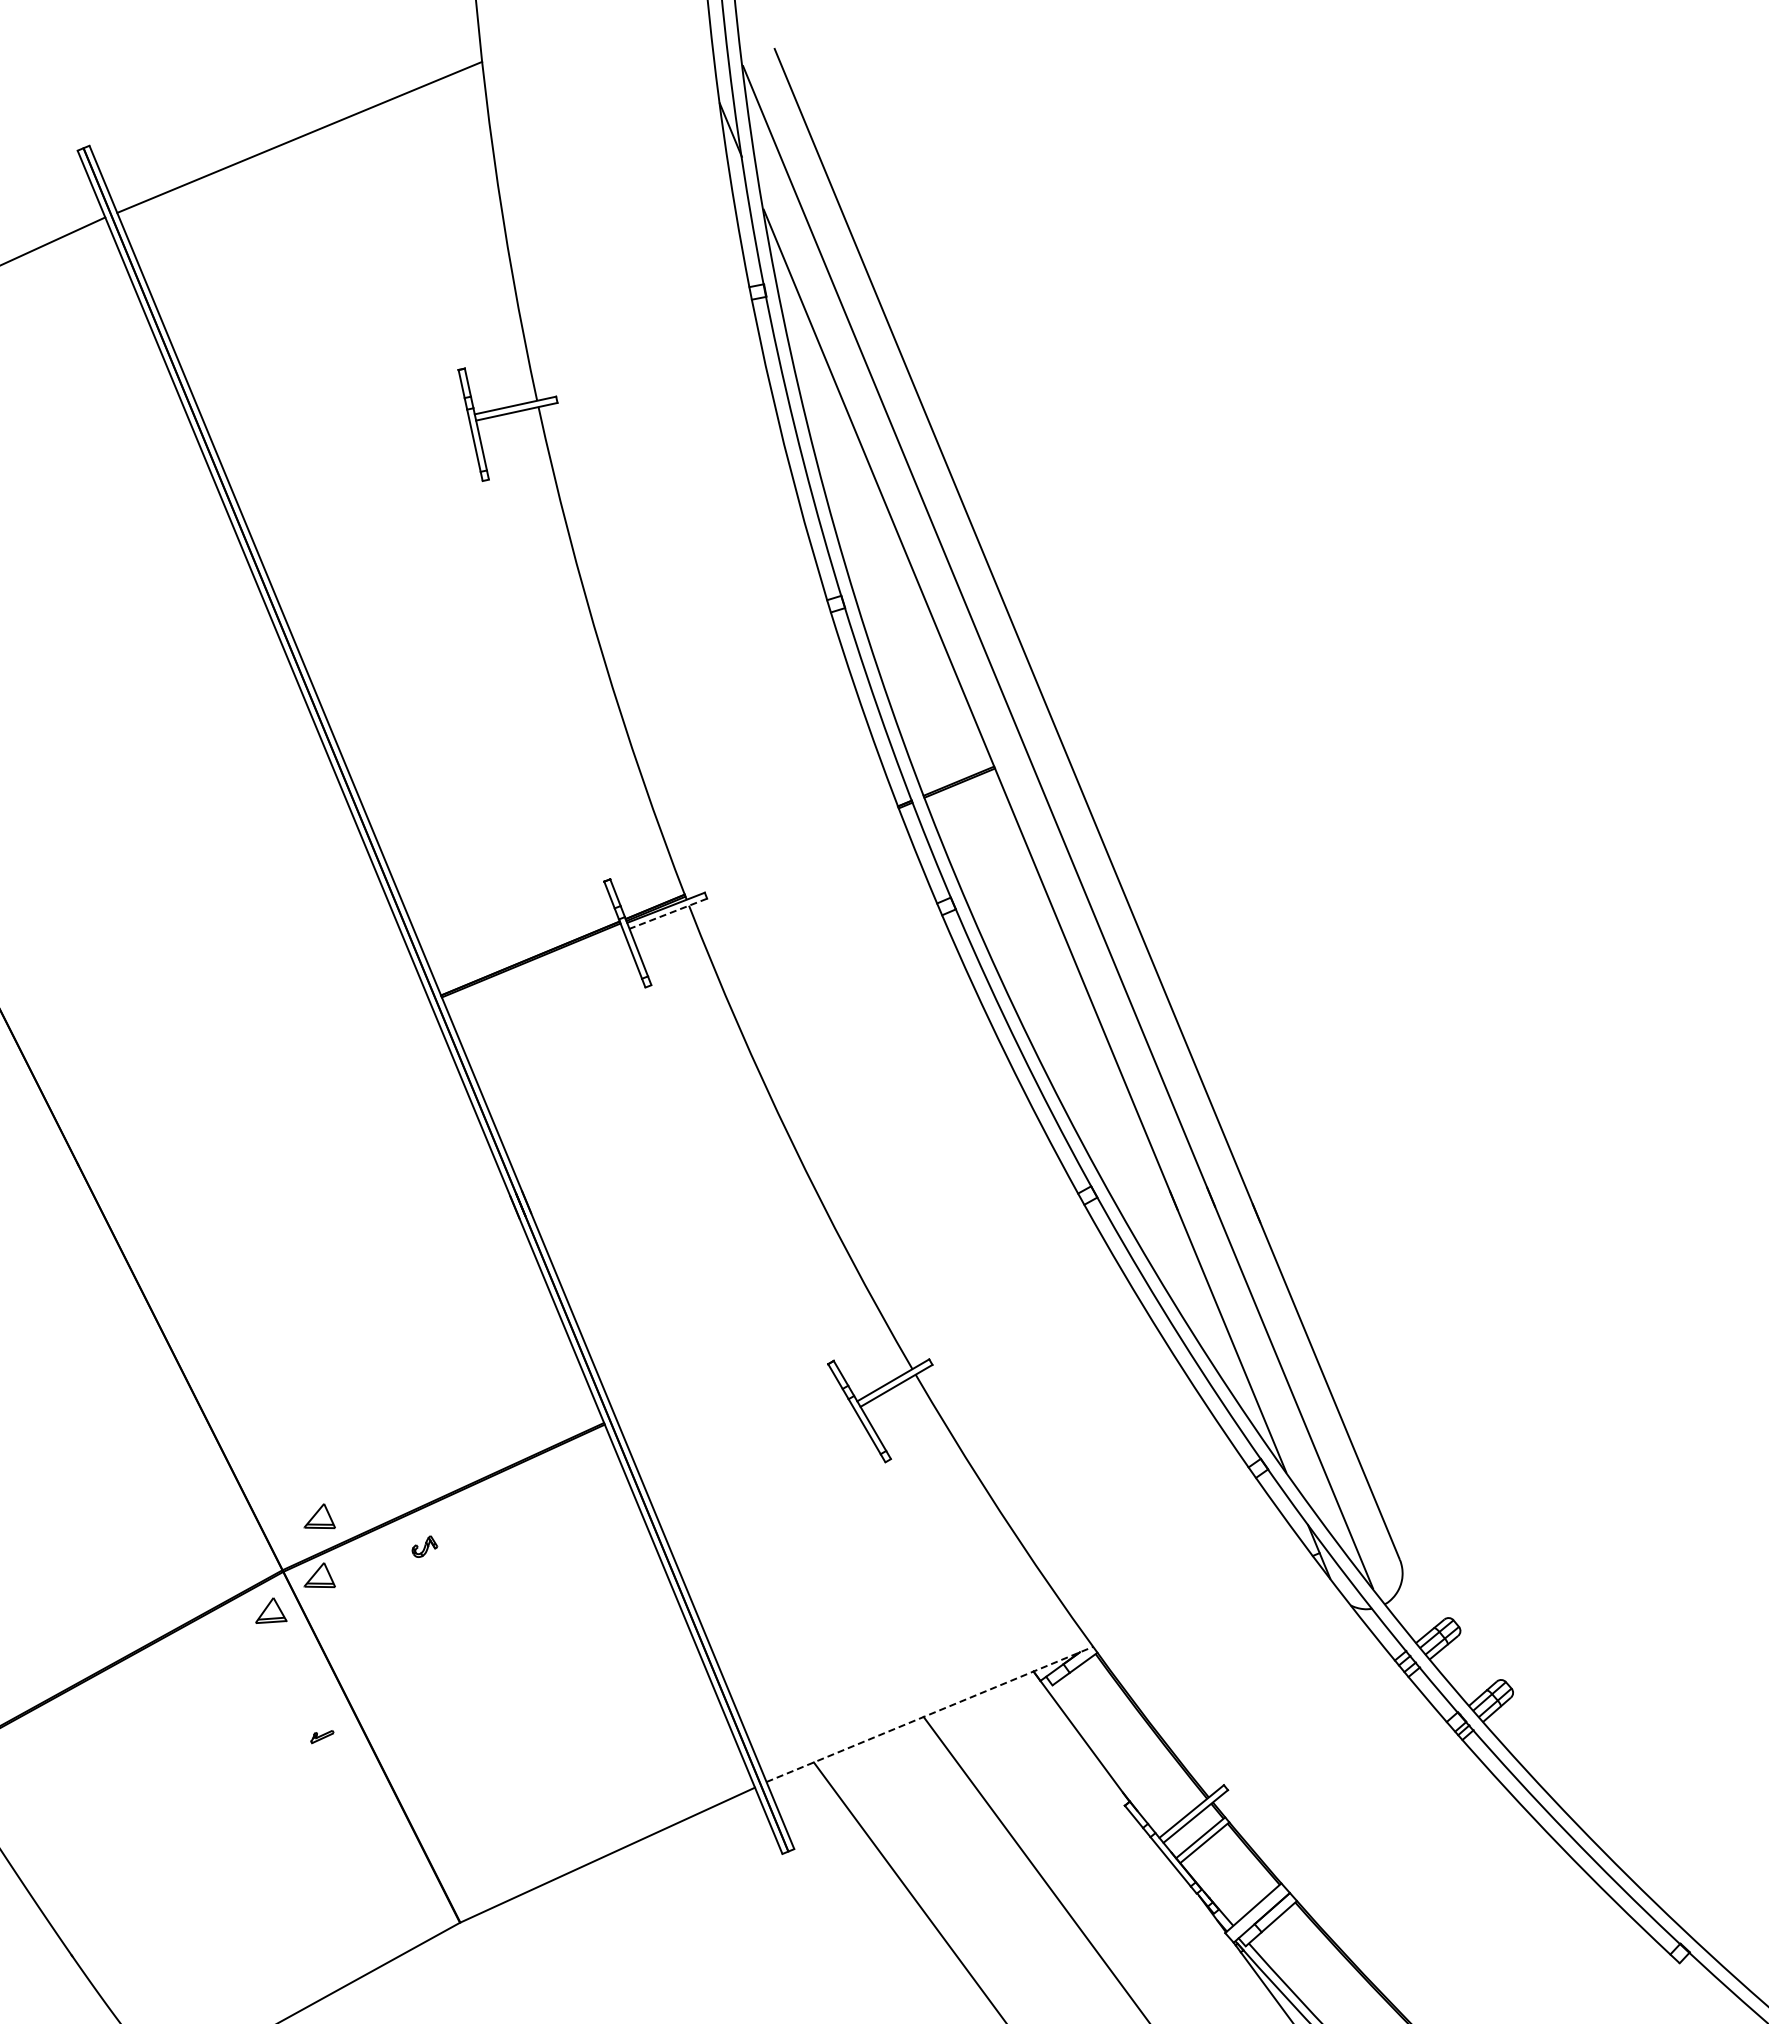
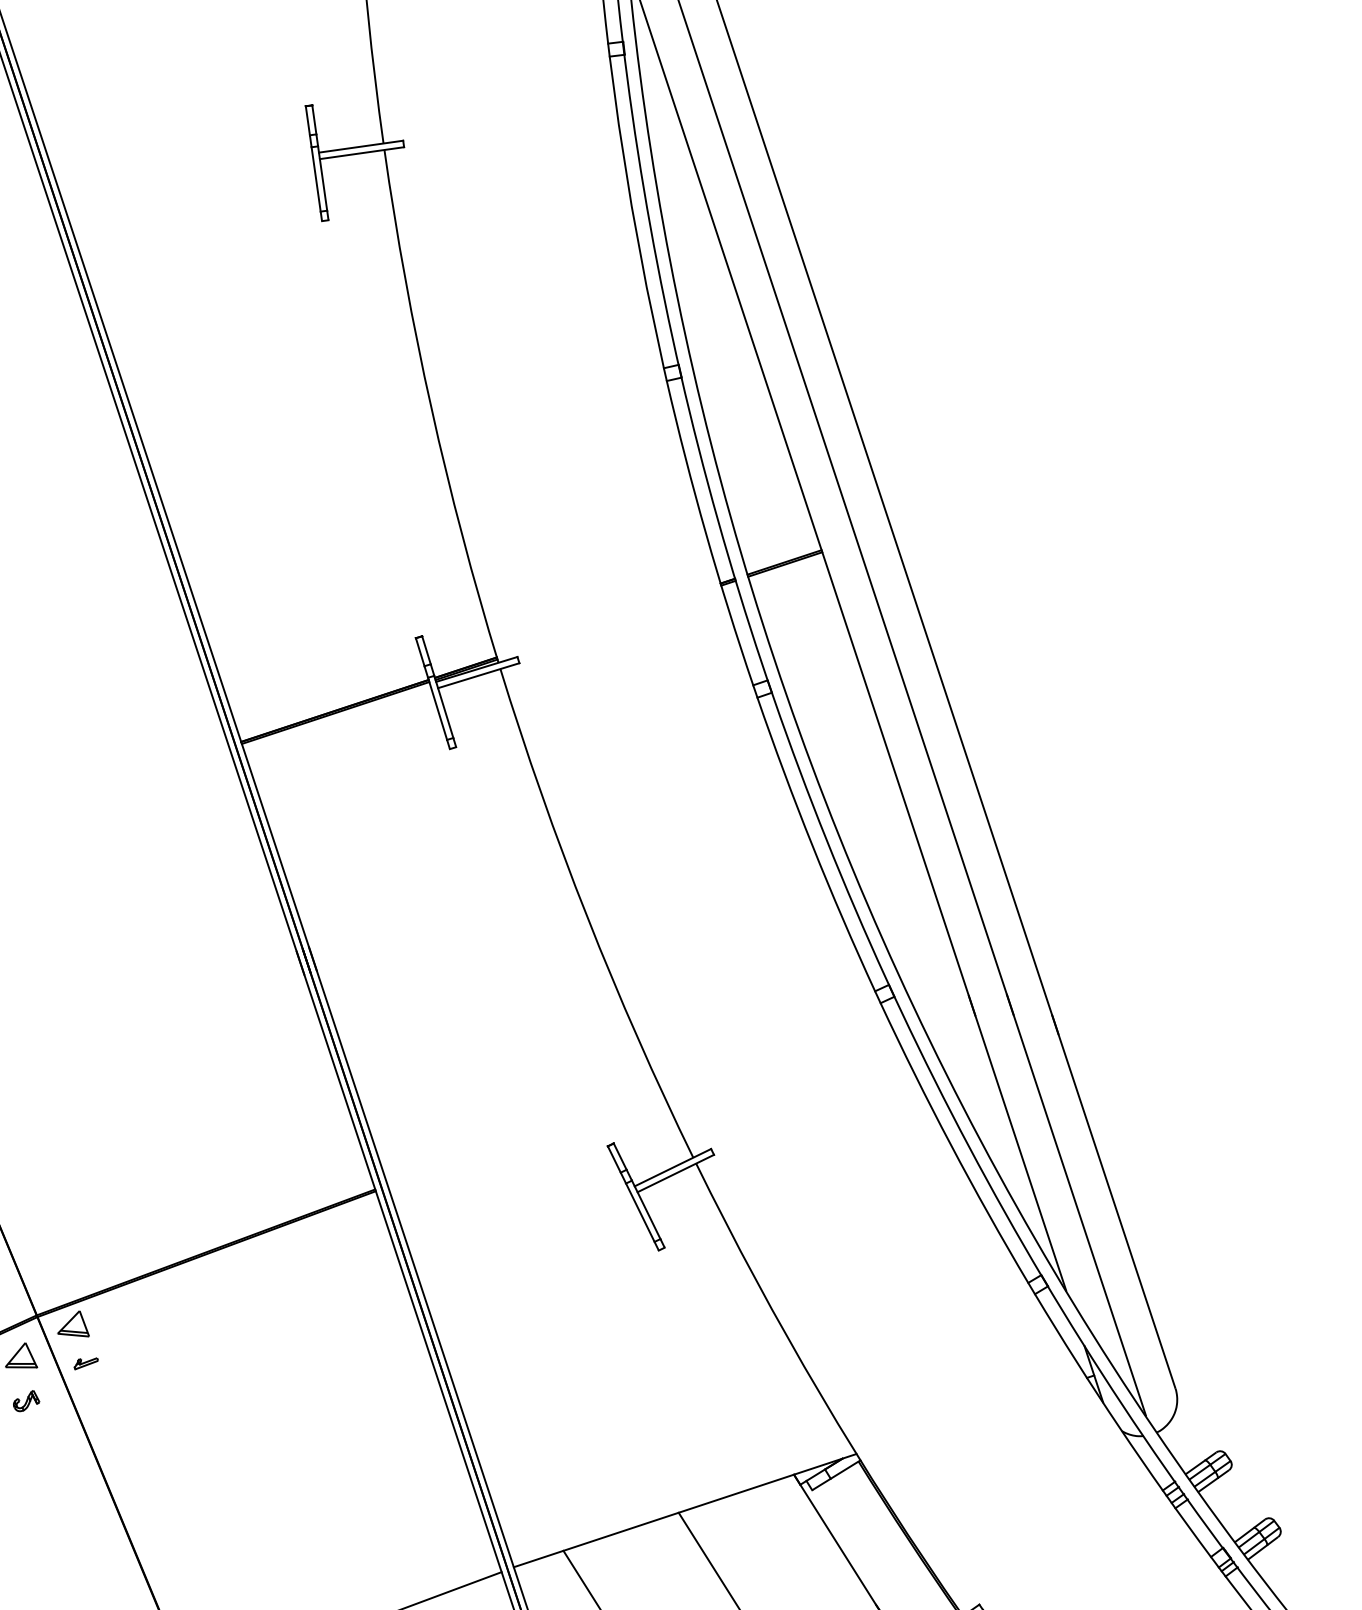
line: (668, 913) -> (478, 675), dashed -> solid
part: (319, 1516) -> (78, 1263), removed
part: (424, 1546) -> (26, 1400), moved
line: (929, 1714) -> (684, 1510), dashed -> solid
part: (322, 1737) -> (86, 1364), moved

